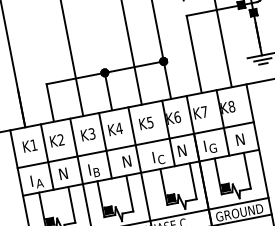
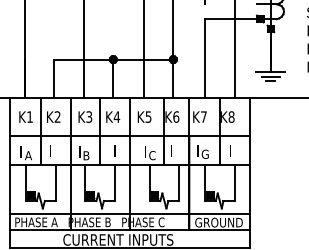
text: (240, 139) -> (233, 150), N -> I
text: (182, 150) -> (174, 150), N -> I
text: (127, 161) -> (118, 150), N -> I
text: (63, 173) -> (53, 150), N -> I

